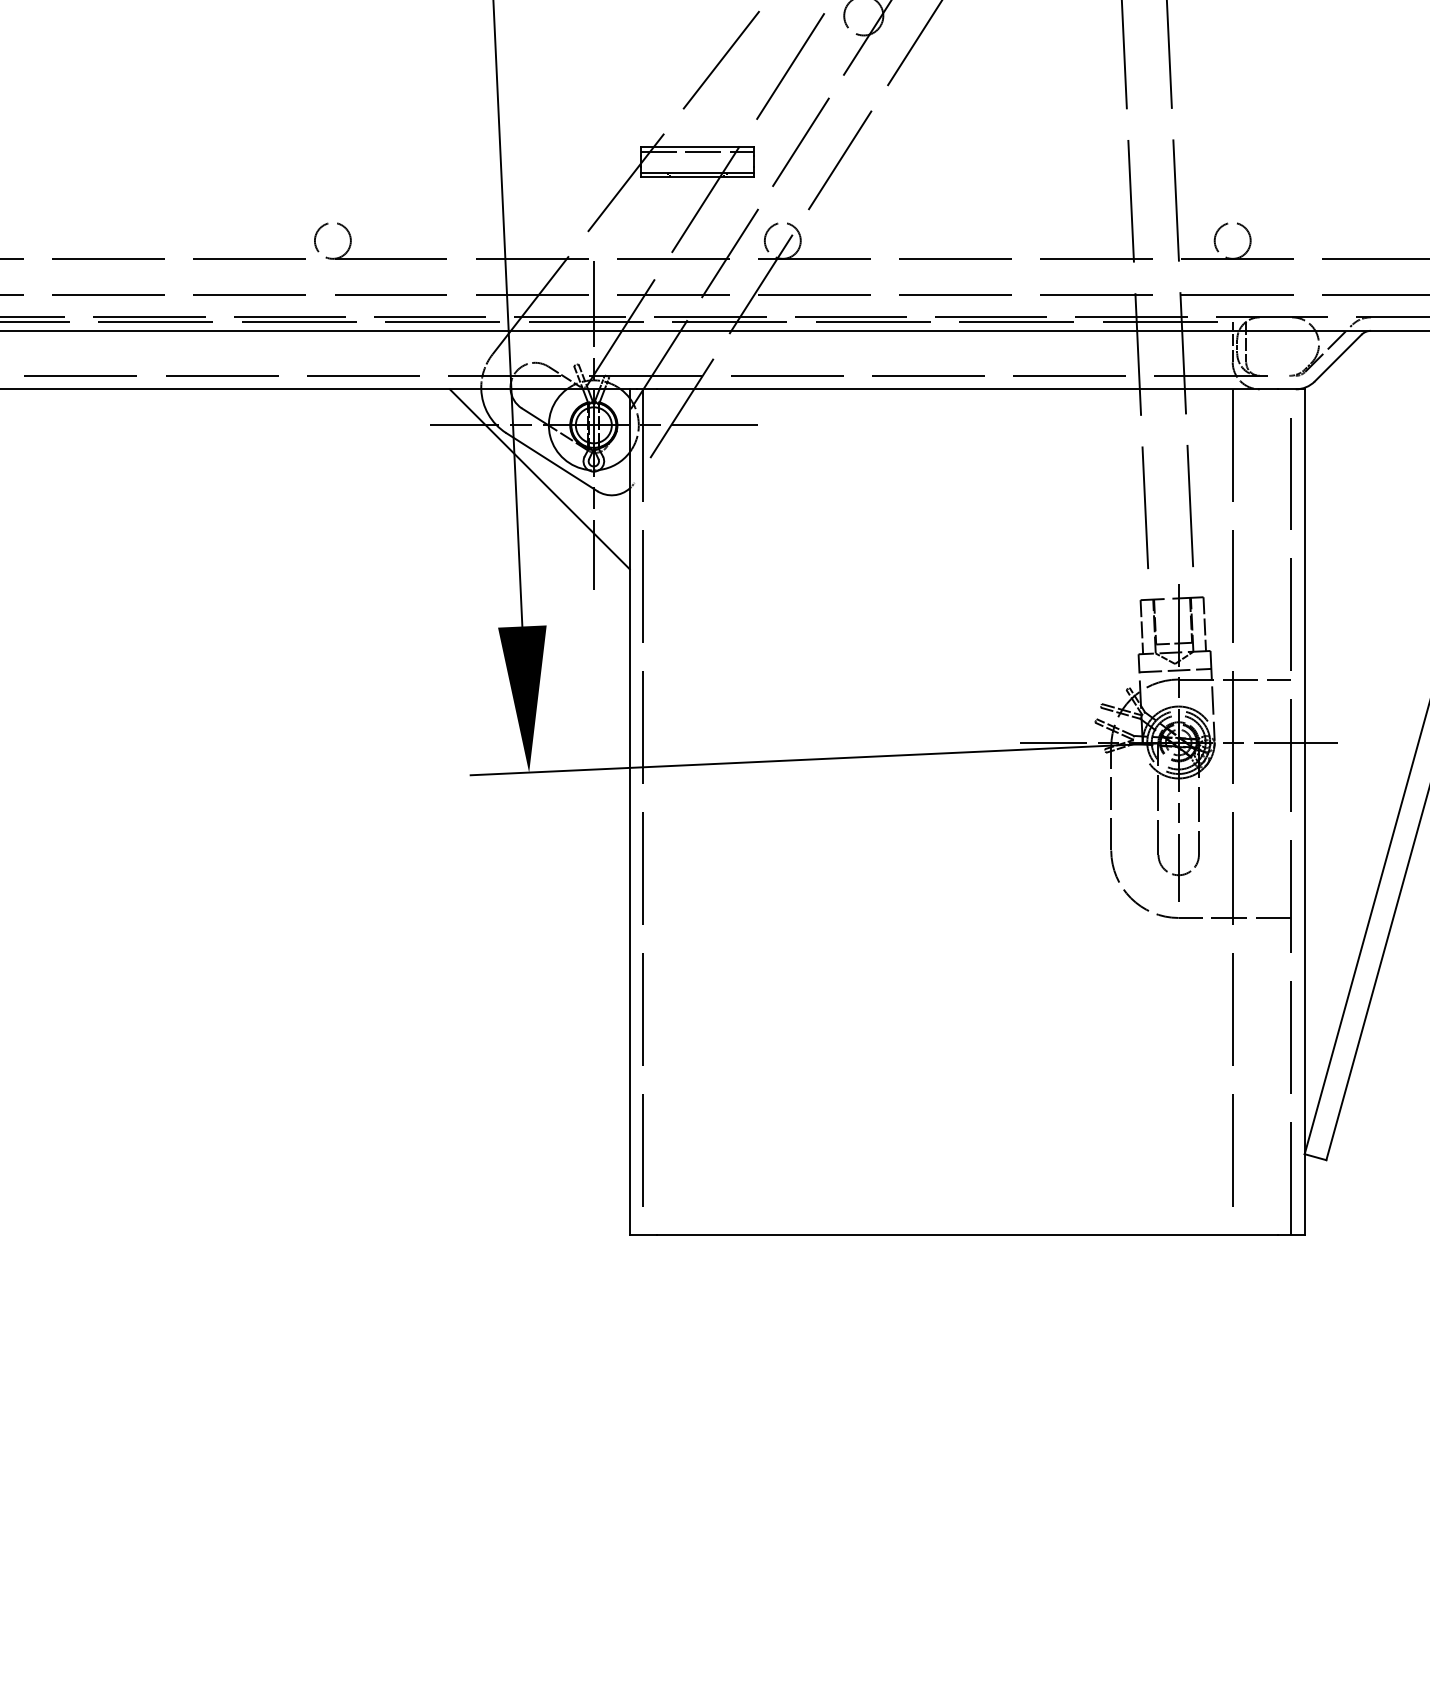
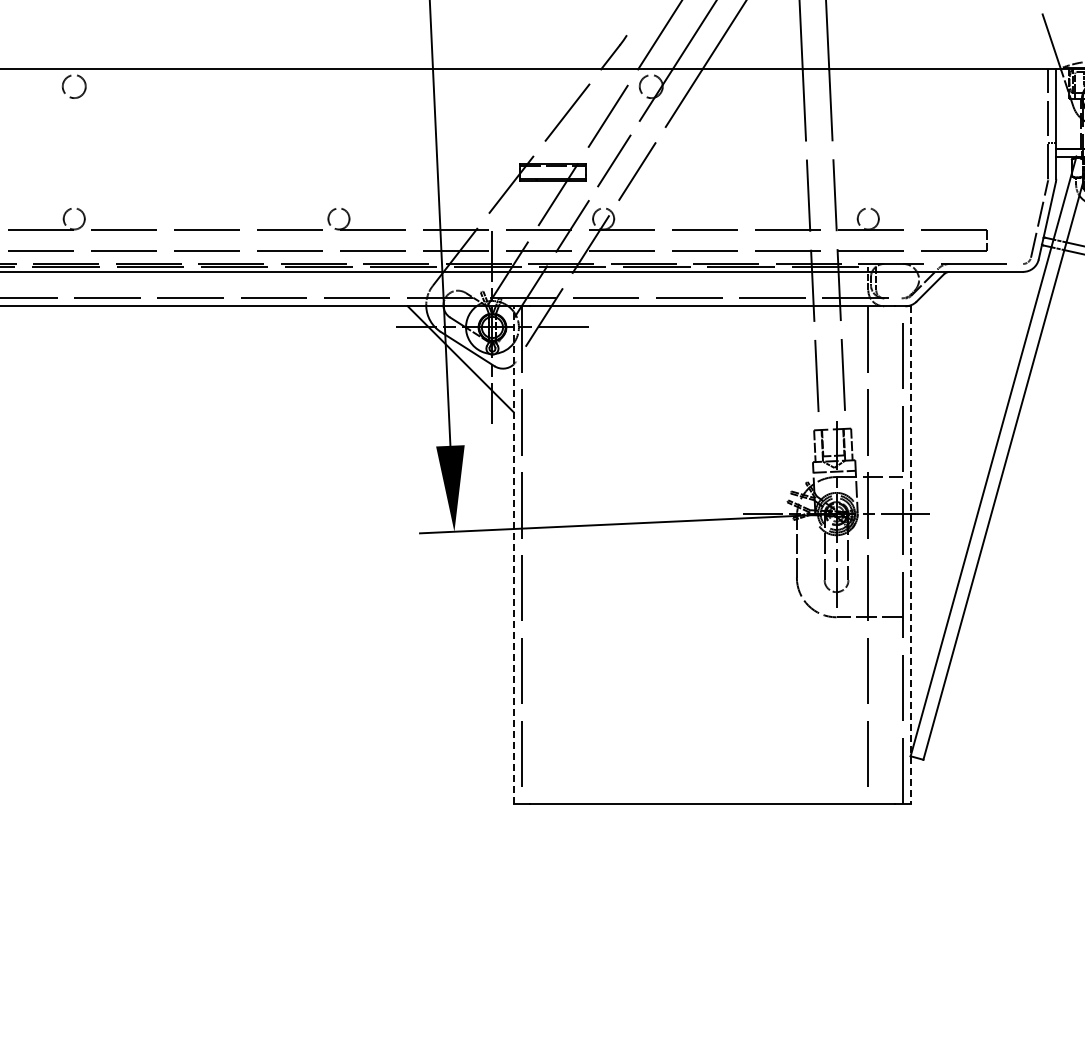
line: (629, 812) -> (513, 555), solid -> dashed
line: (1304, 812) -> (910, 555), solid -> dashed

